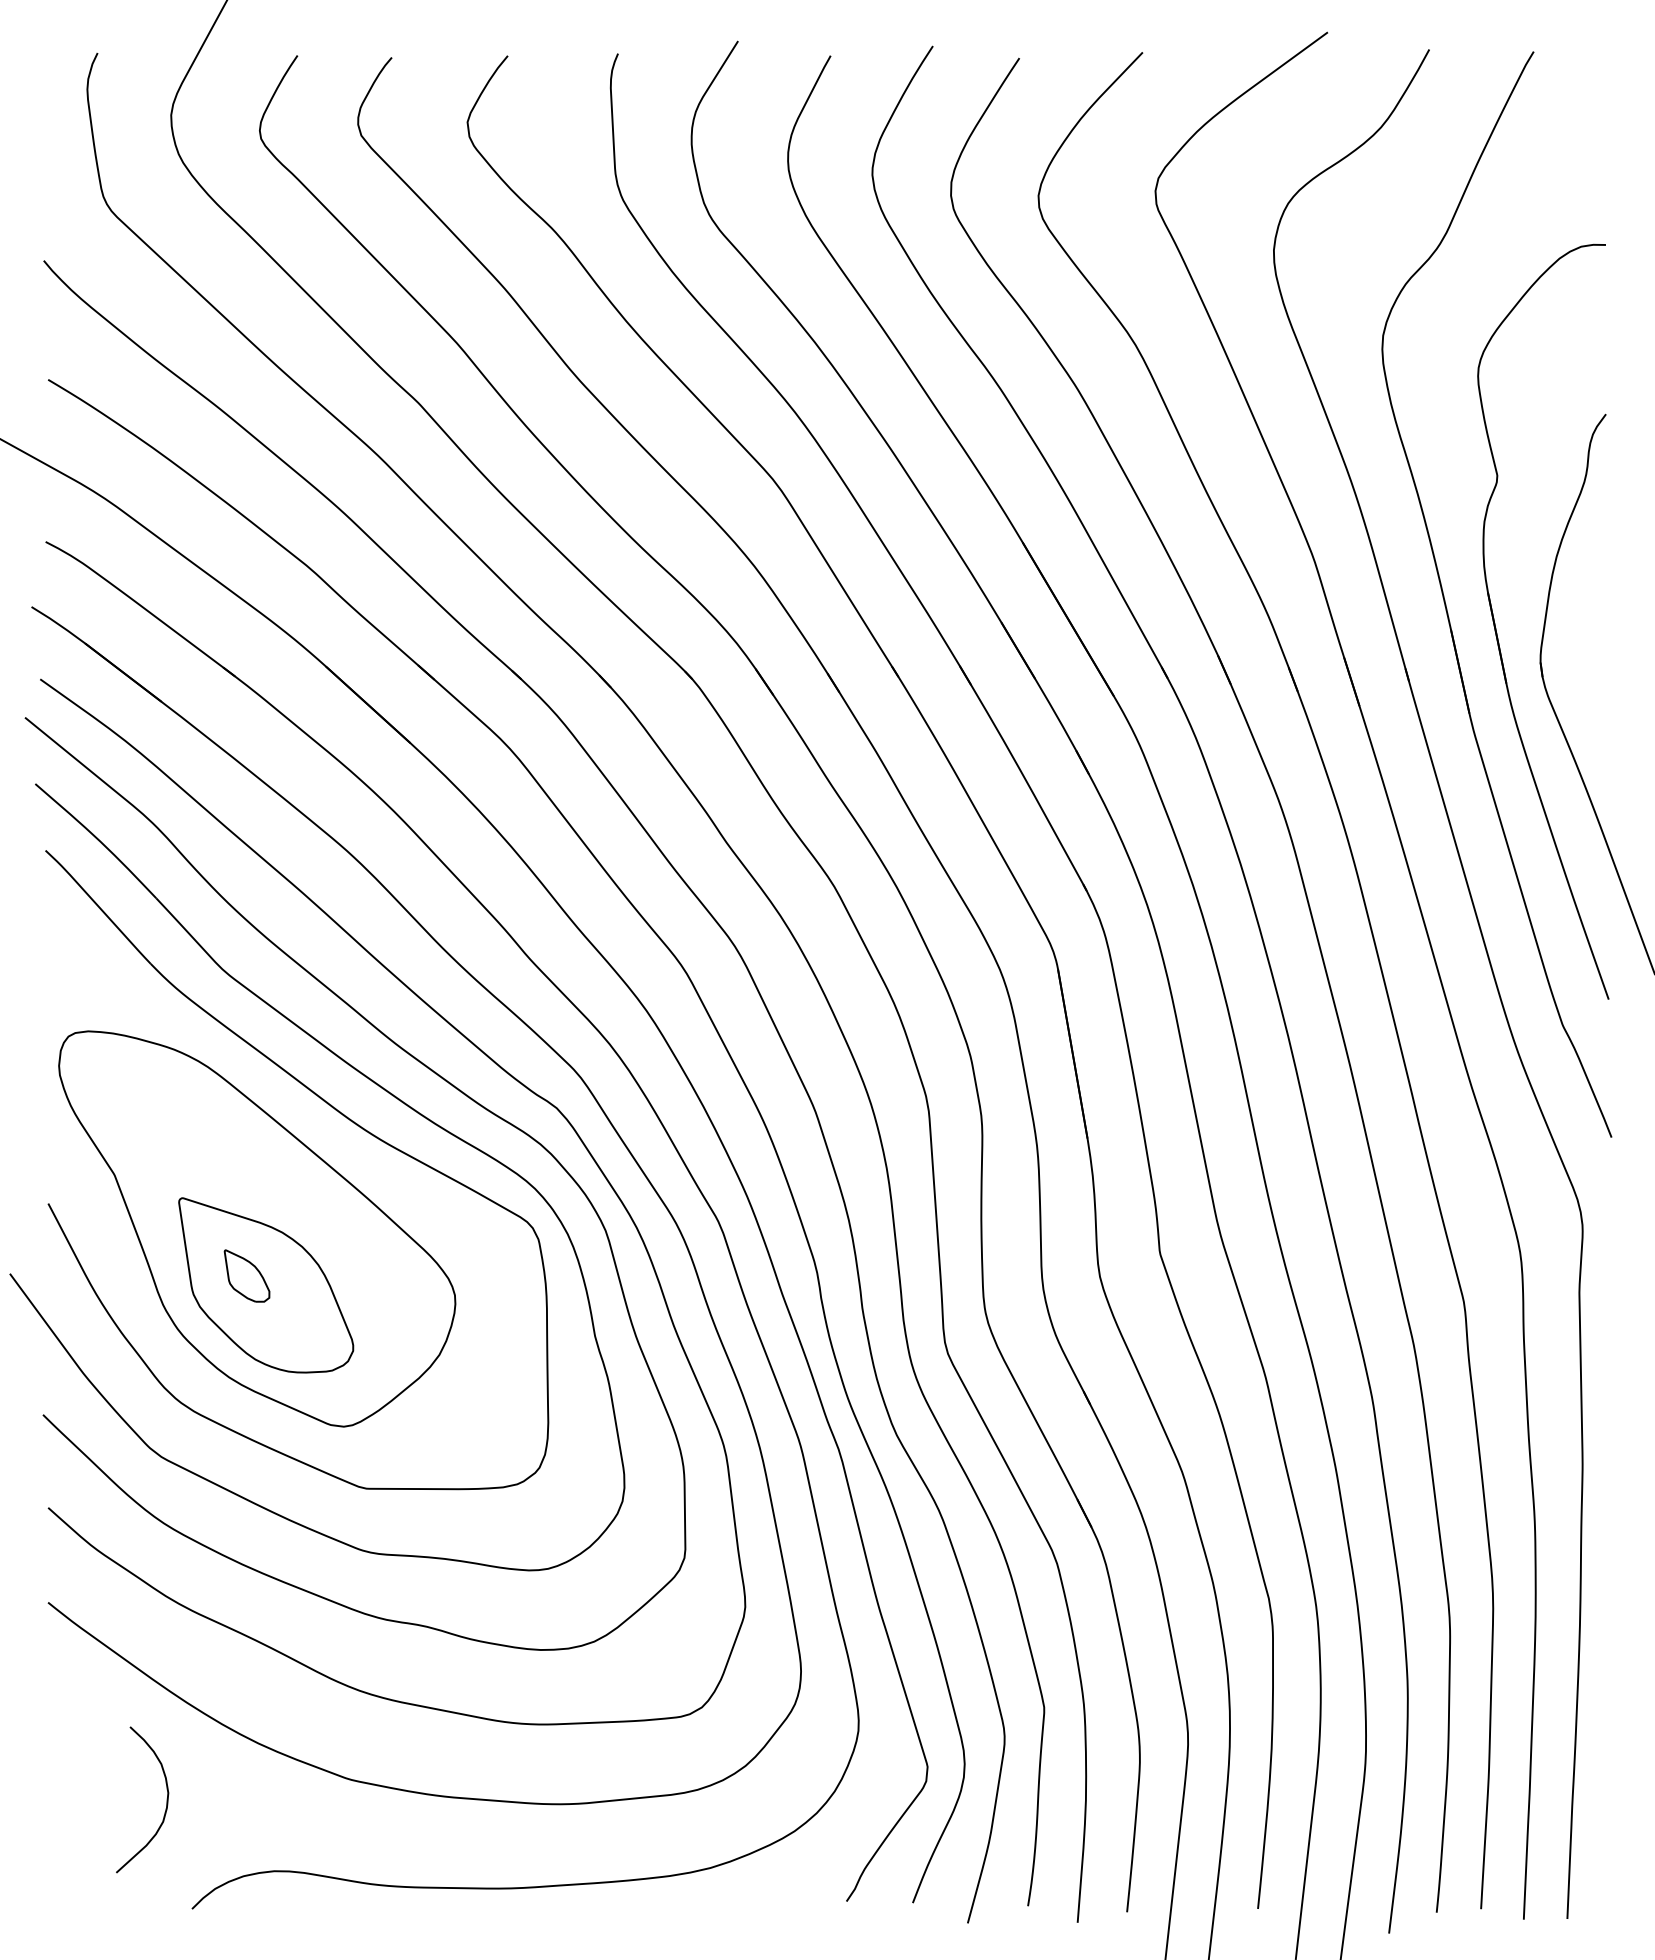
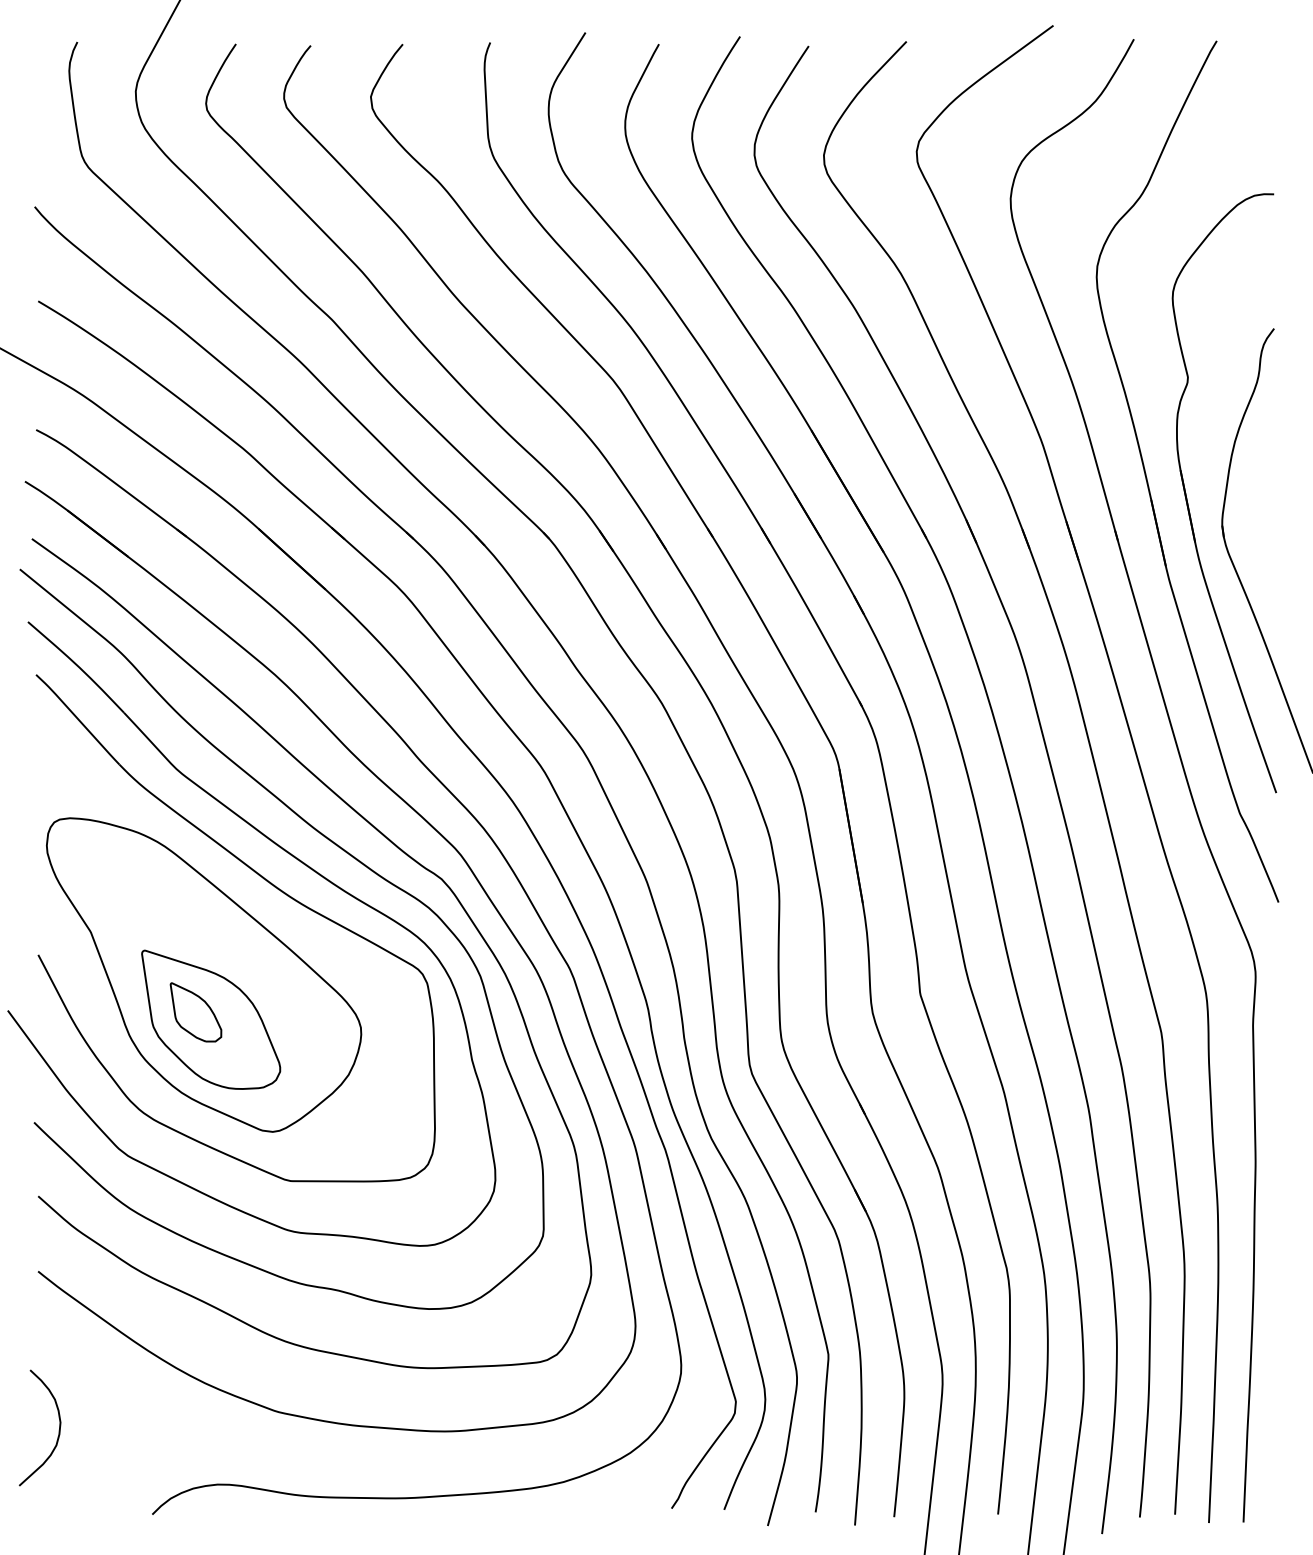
part: (246, 1275) -> (195, 1011), size x1.43
curve: (166, 1799) -> (59, 1427), moved

